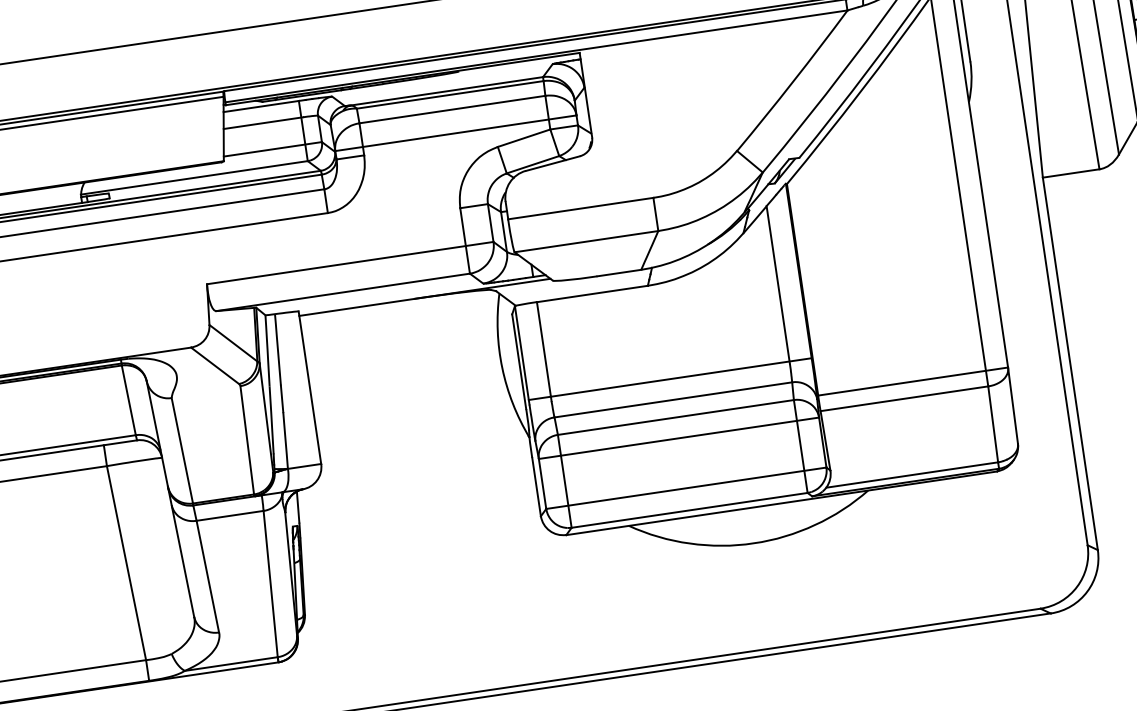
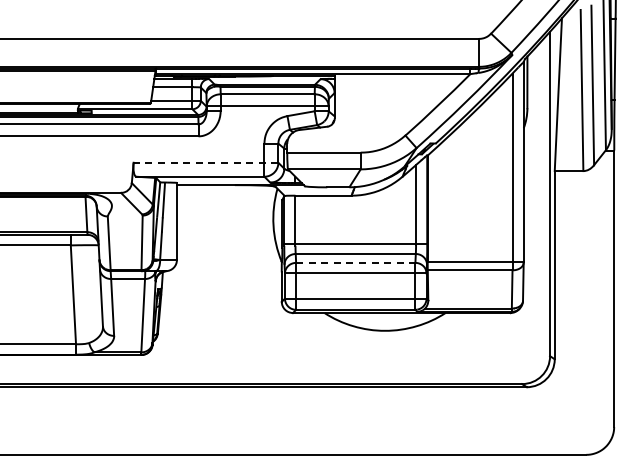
line: (349, 262) -> (205, 162), solid -> dashed
line: (675, 416) -> (355, 262), solid -> dashed

